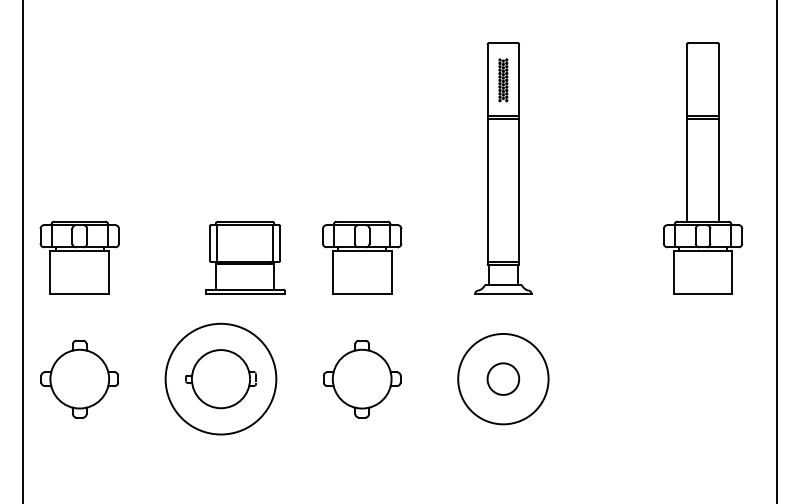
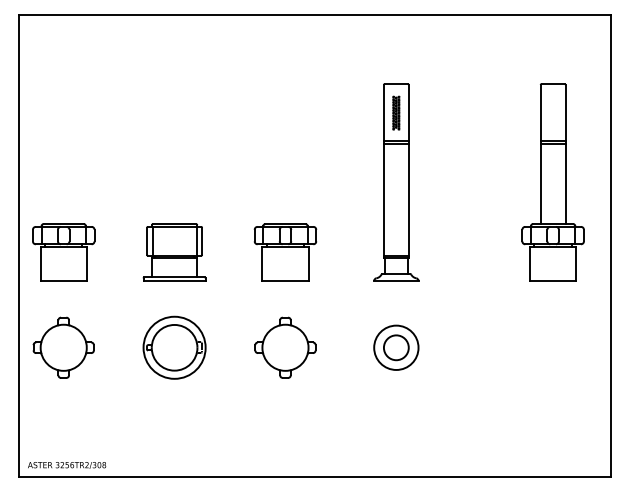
part: (245, 257) -> (174, 252), moved
circle: (220, 378) -> (174, 347), size x0.71
circle: (503, 378) -> (396, 347), size x0.62

